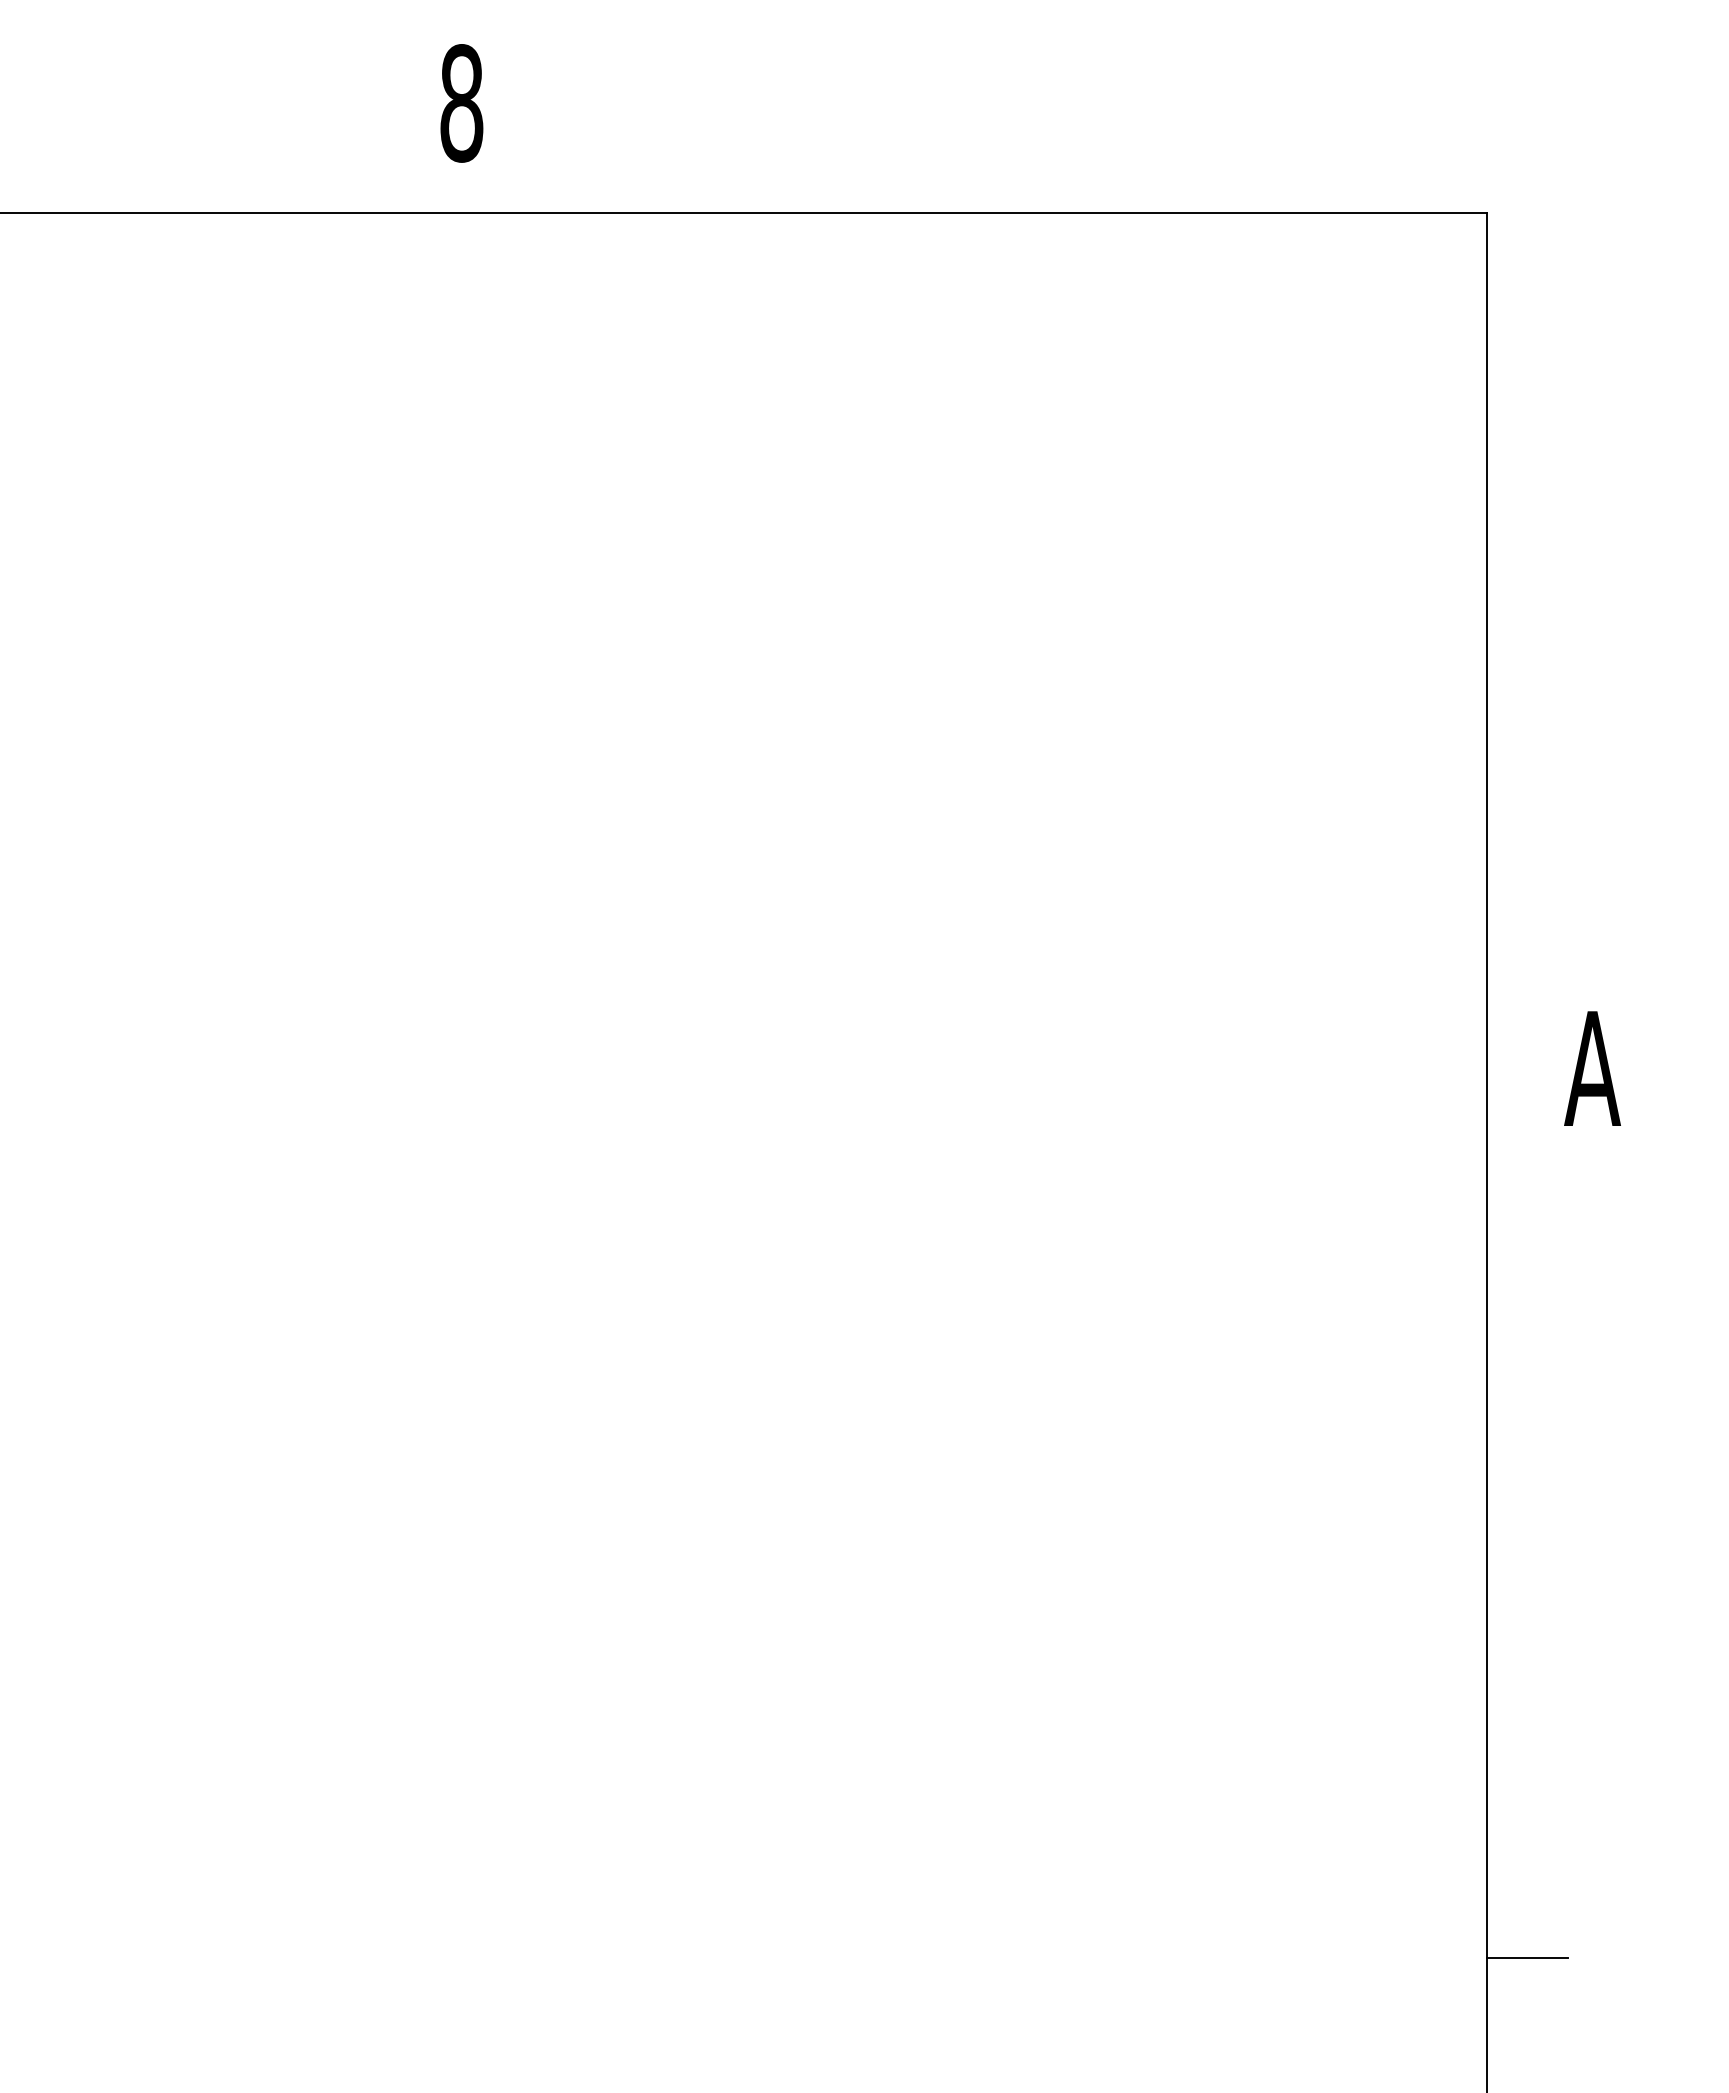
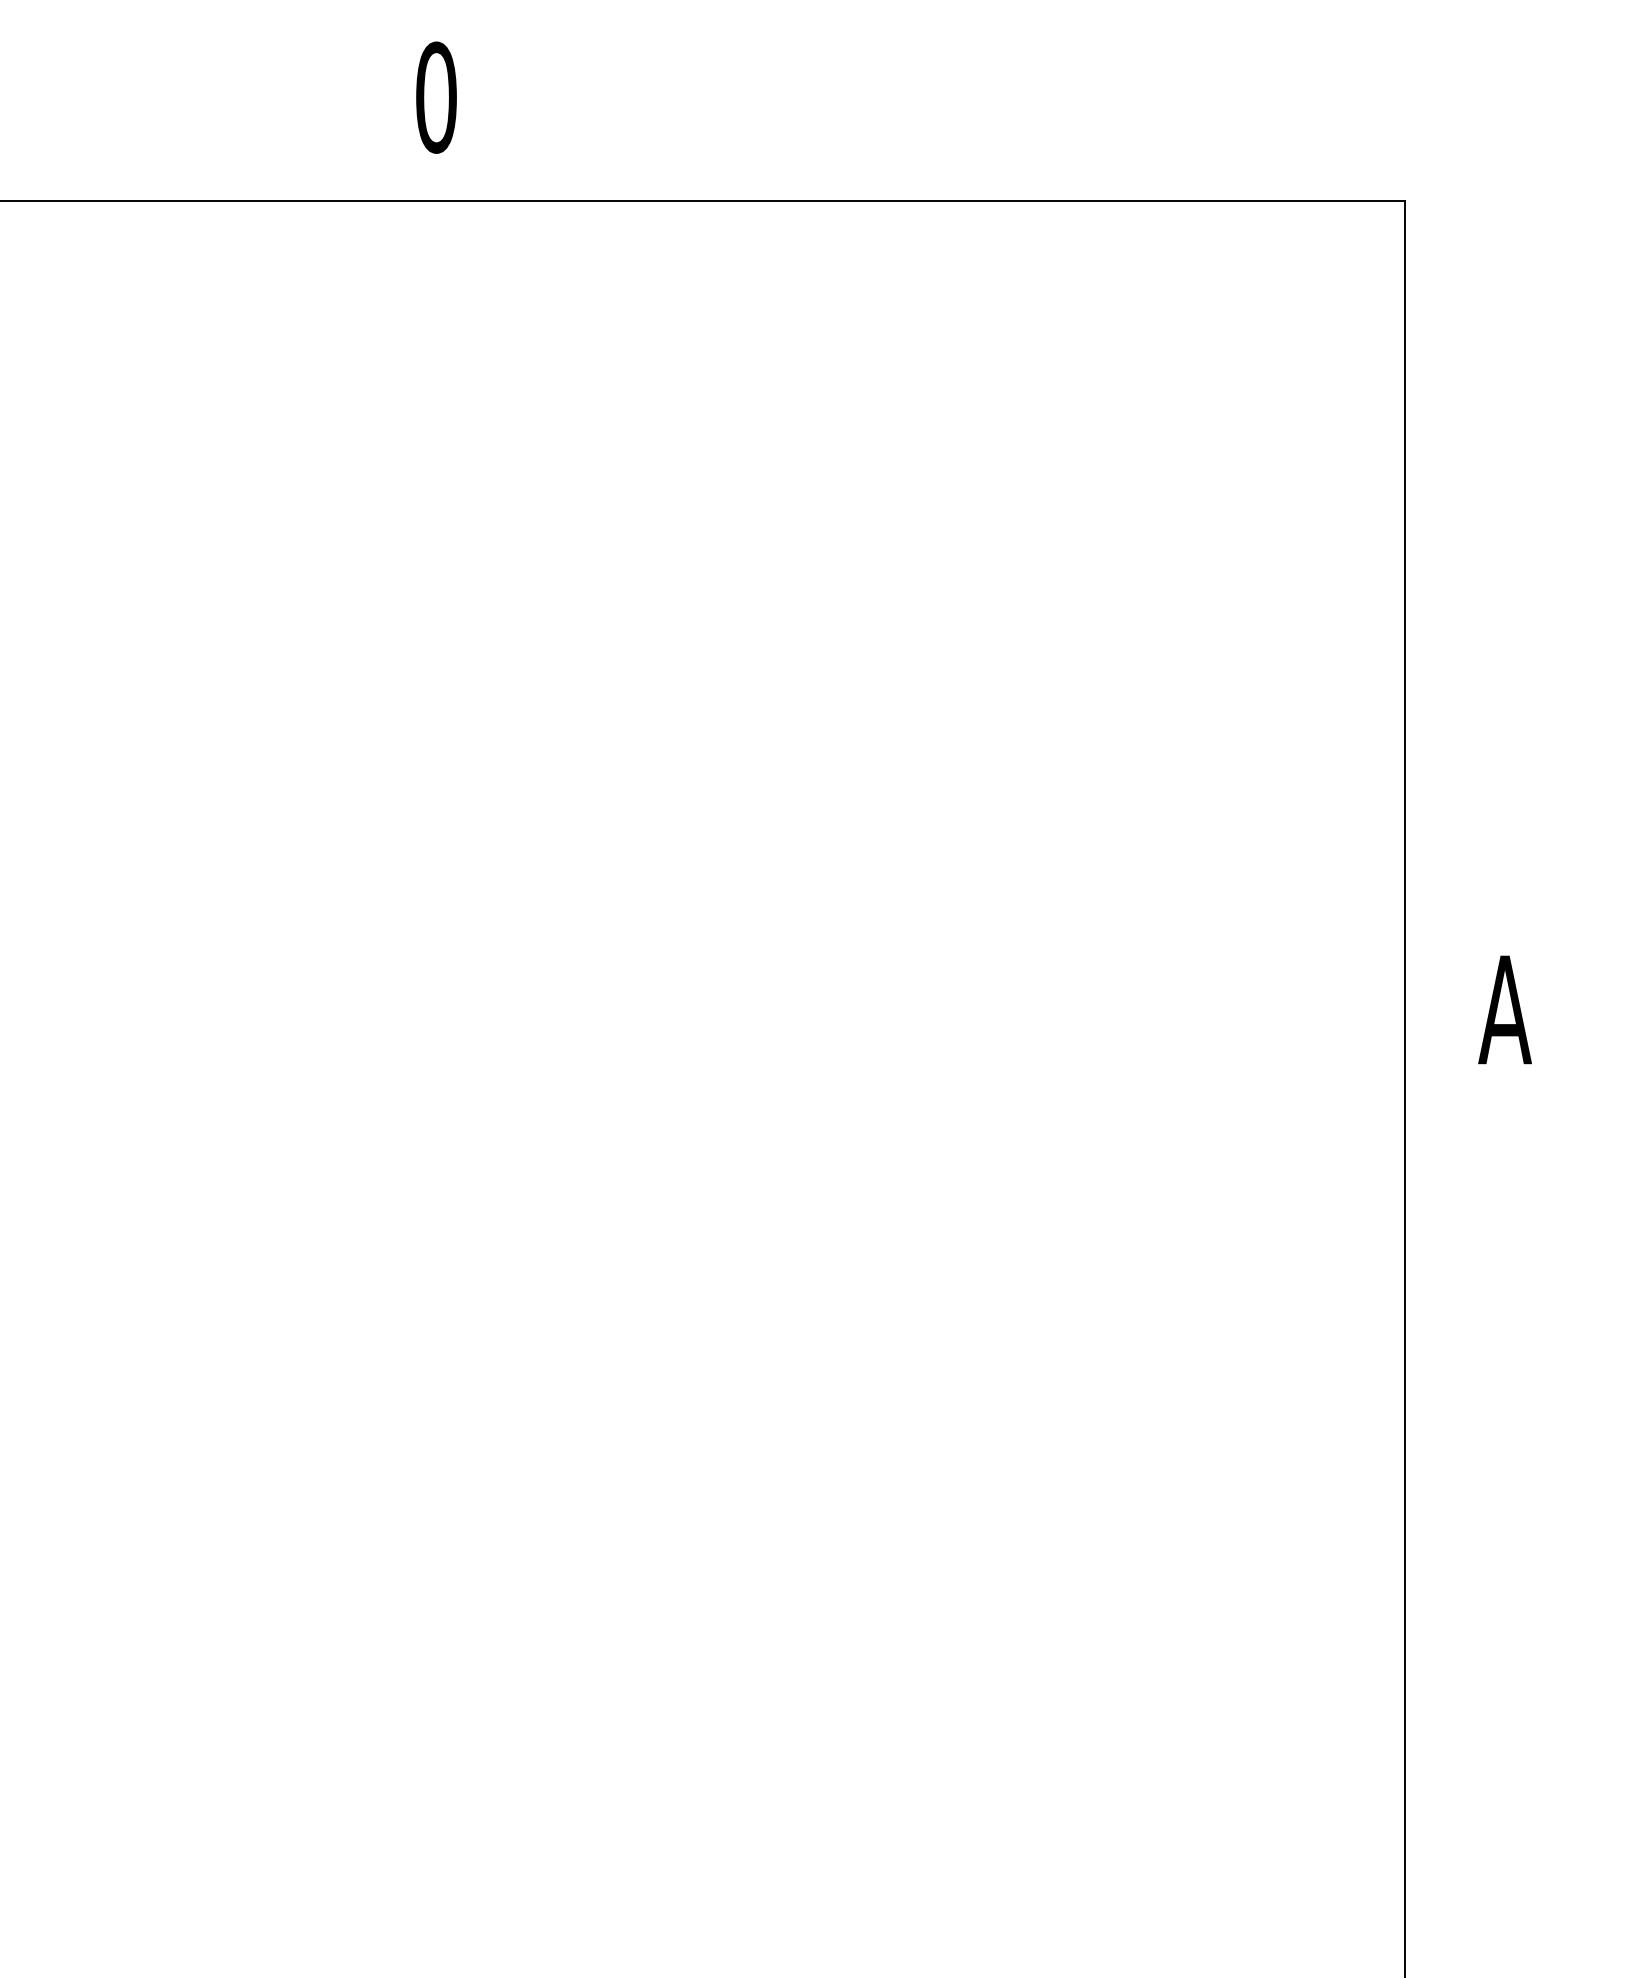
text: (461, 103) -> (436, 97), 8 -> 0
line: (1527, 1958) -> (1443, 1850), removed

